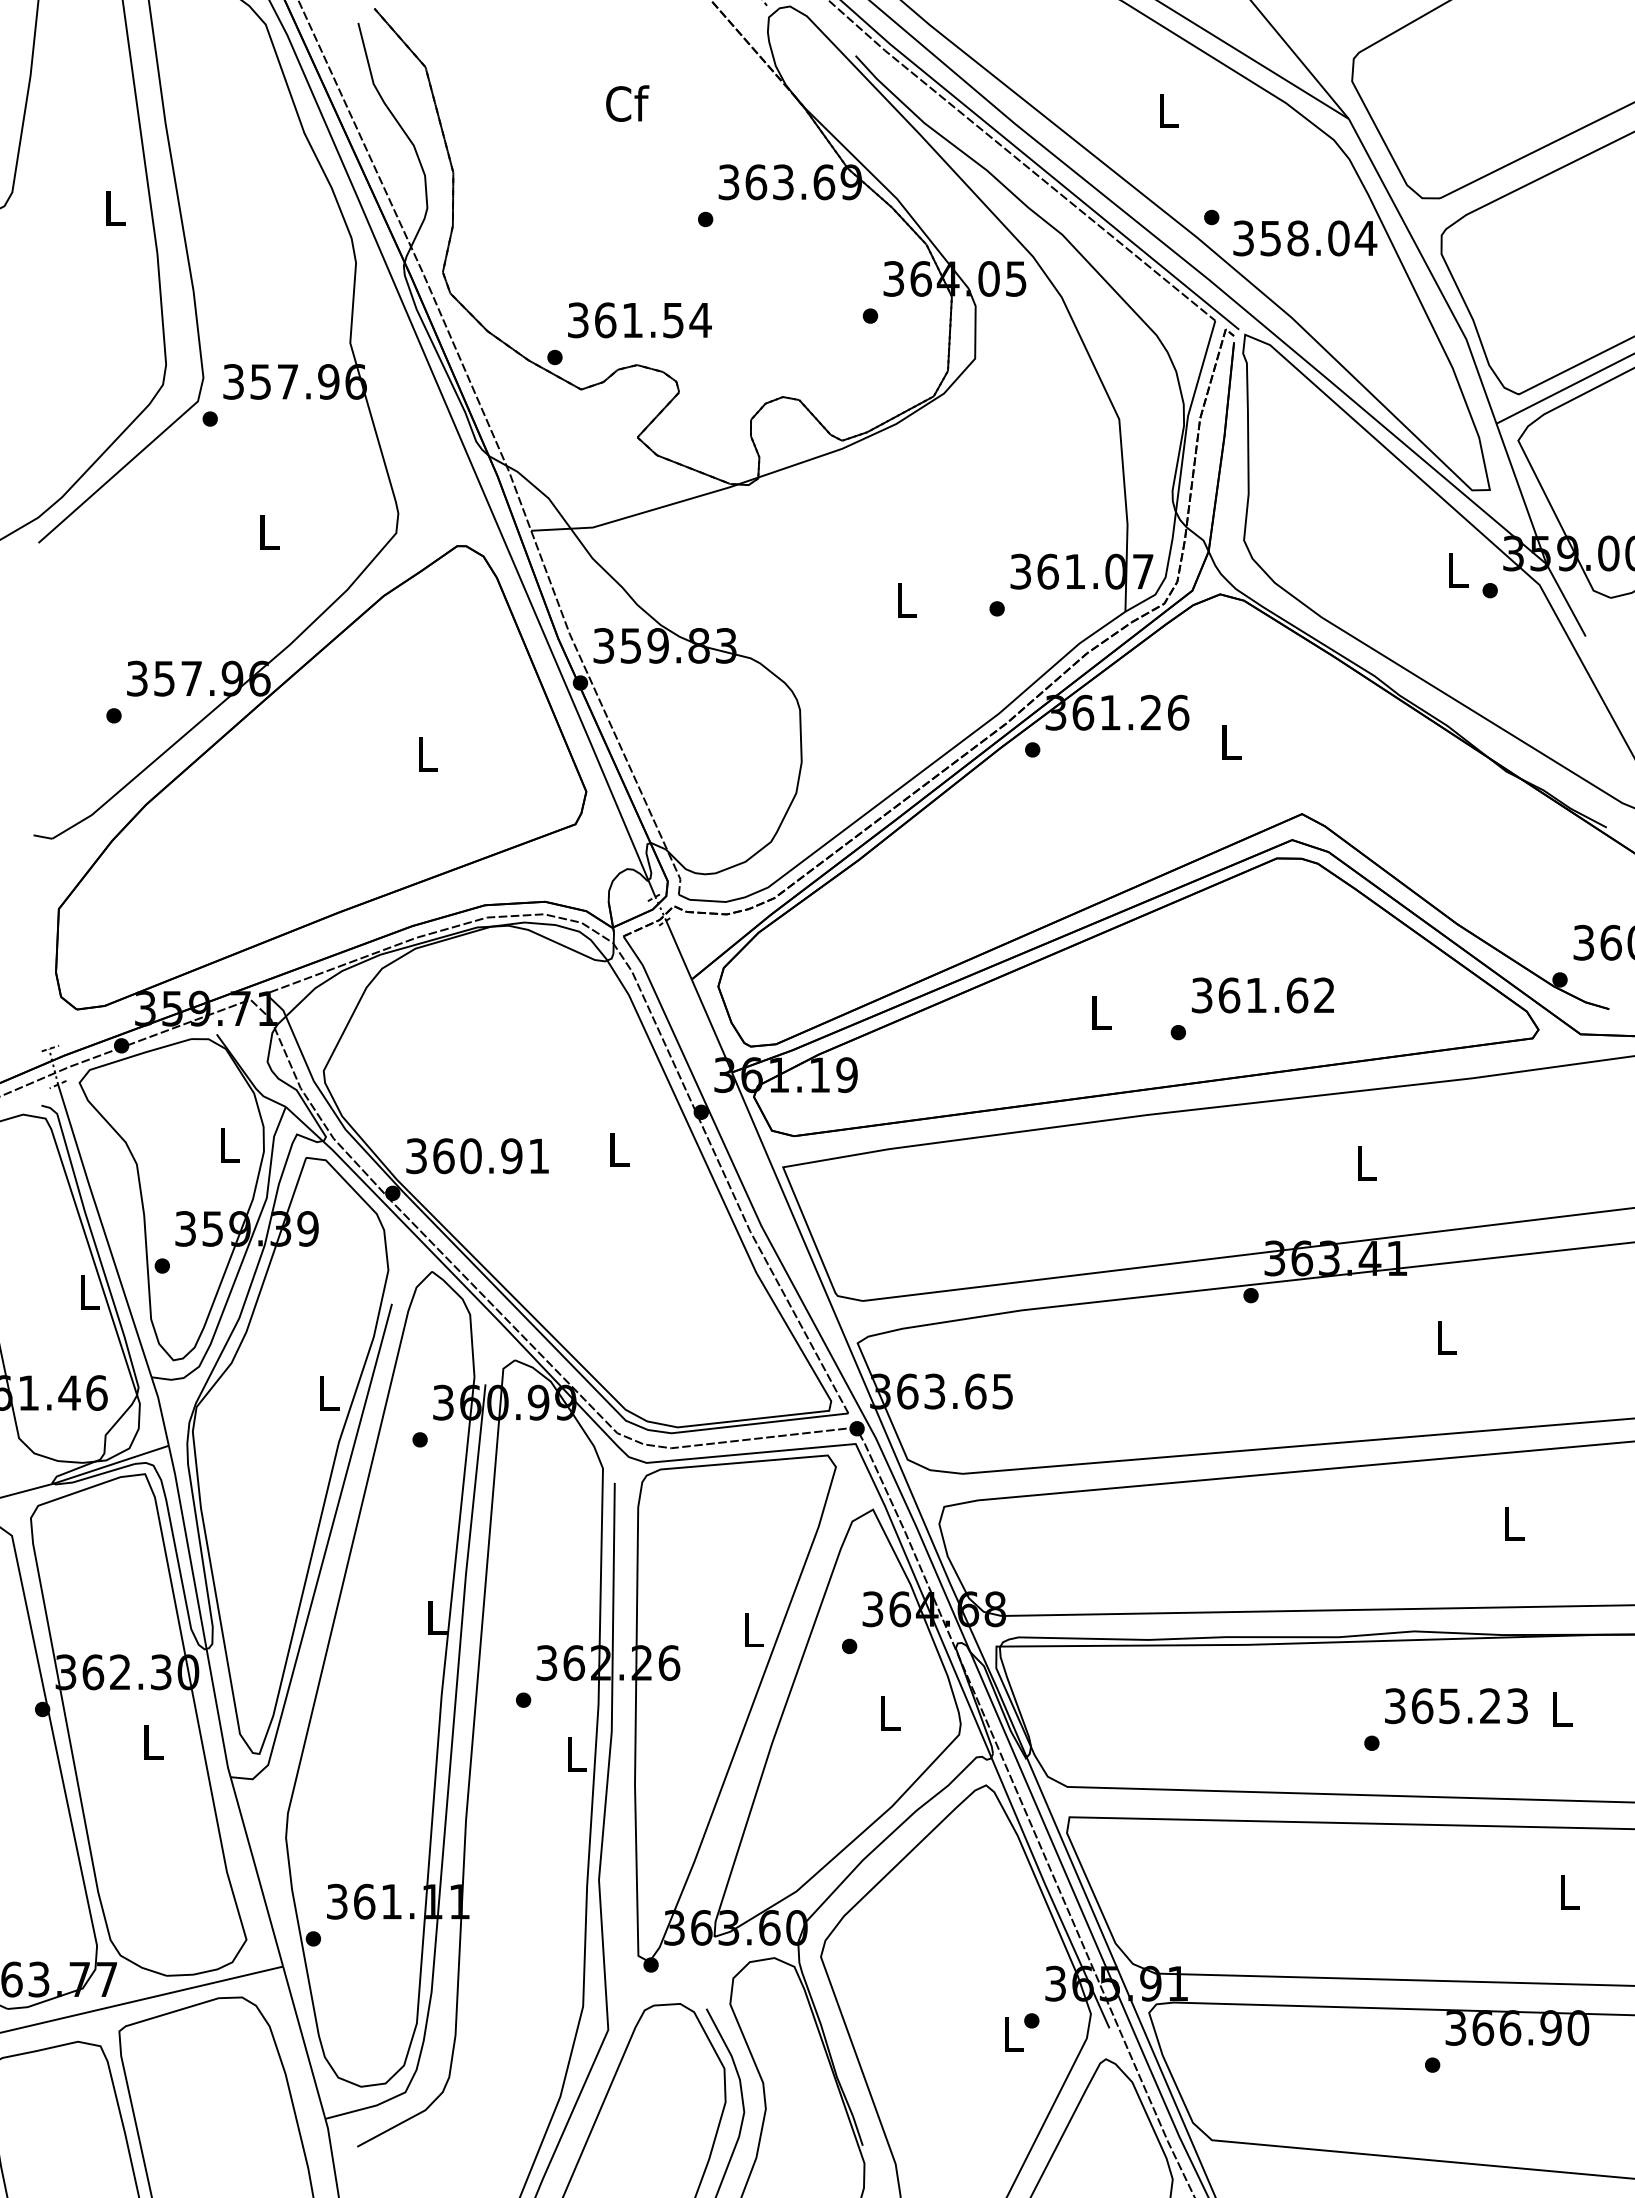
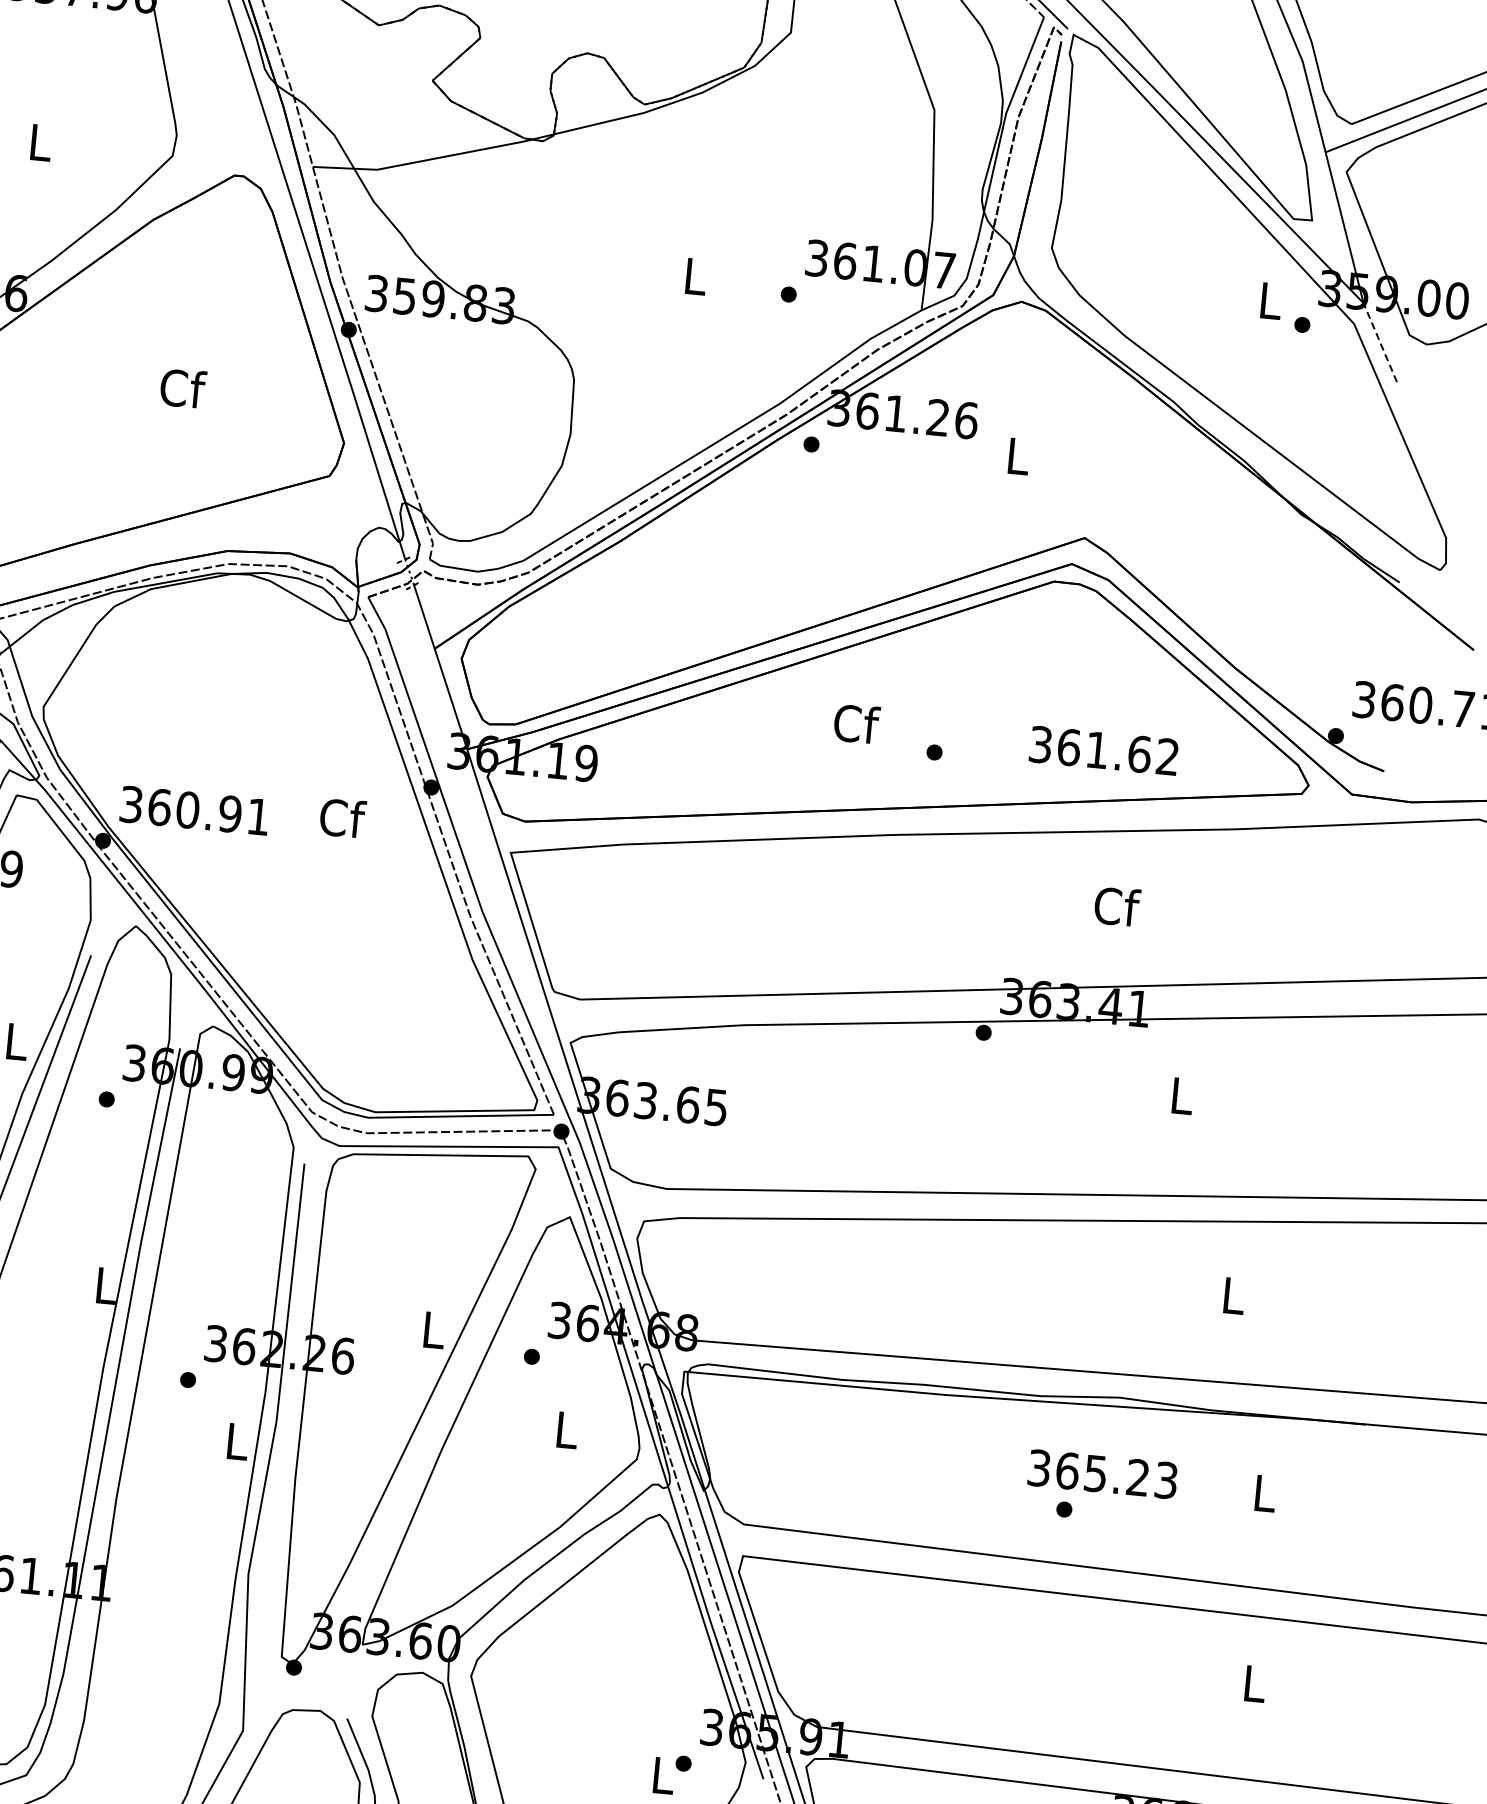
line: (1565, 599) -> (1379, 341), solid -> dashed
text: (427, 753) -> (183, 387), L -> Cf
text: (1262, 995) -> (1103, 750), moved
text: (1101, 1012) -> (856, 723), L -> Cf
text: (619, 1149) -> (342, 817), L -> Cf
text: (1366, 1162) -> (1116, 906), L -> Cf
text: (1456, 1706) -> (1102, 1474), moved

